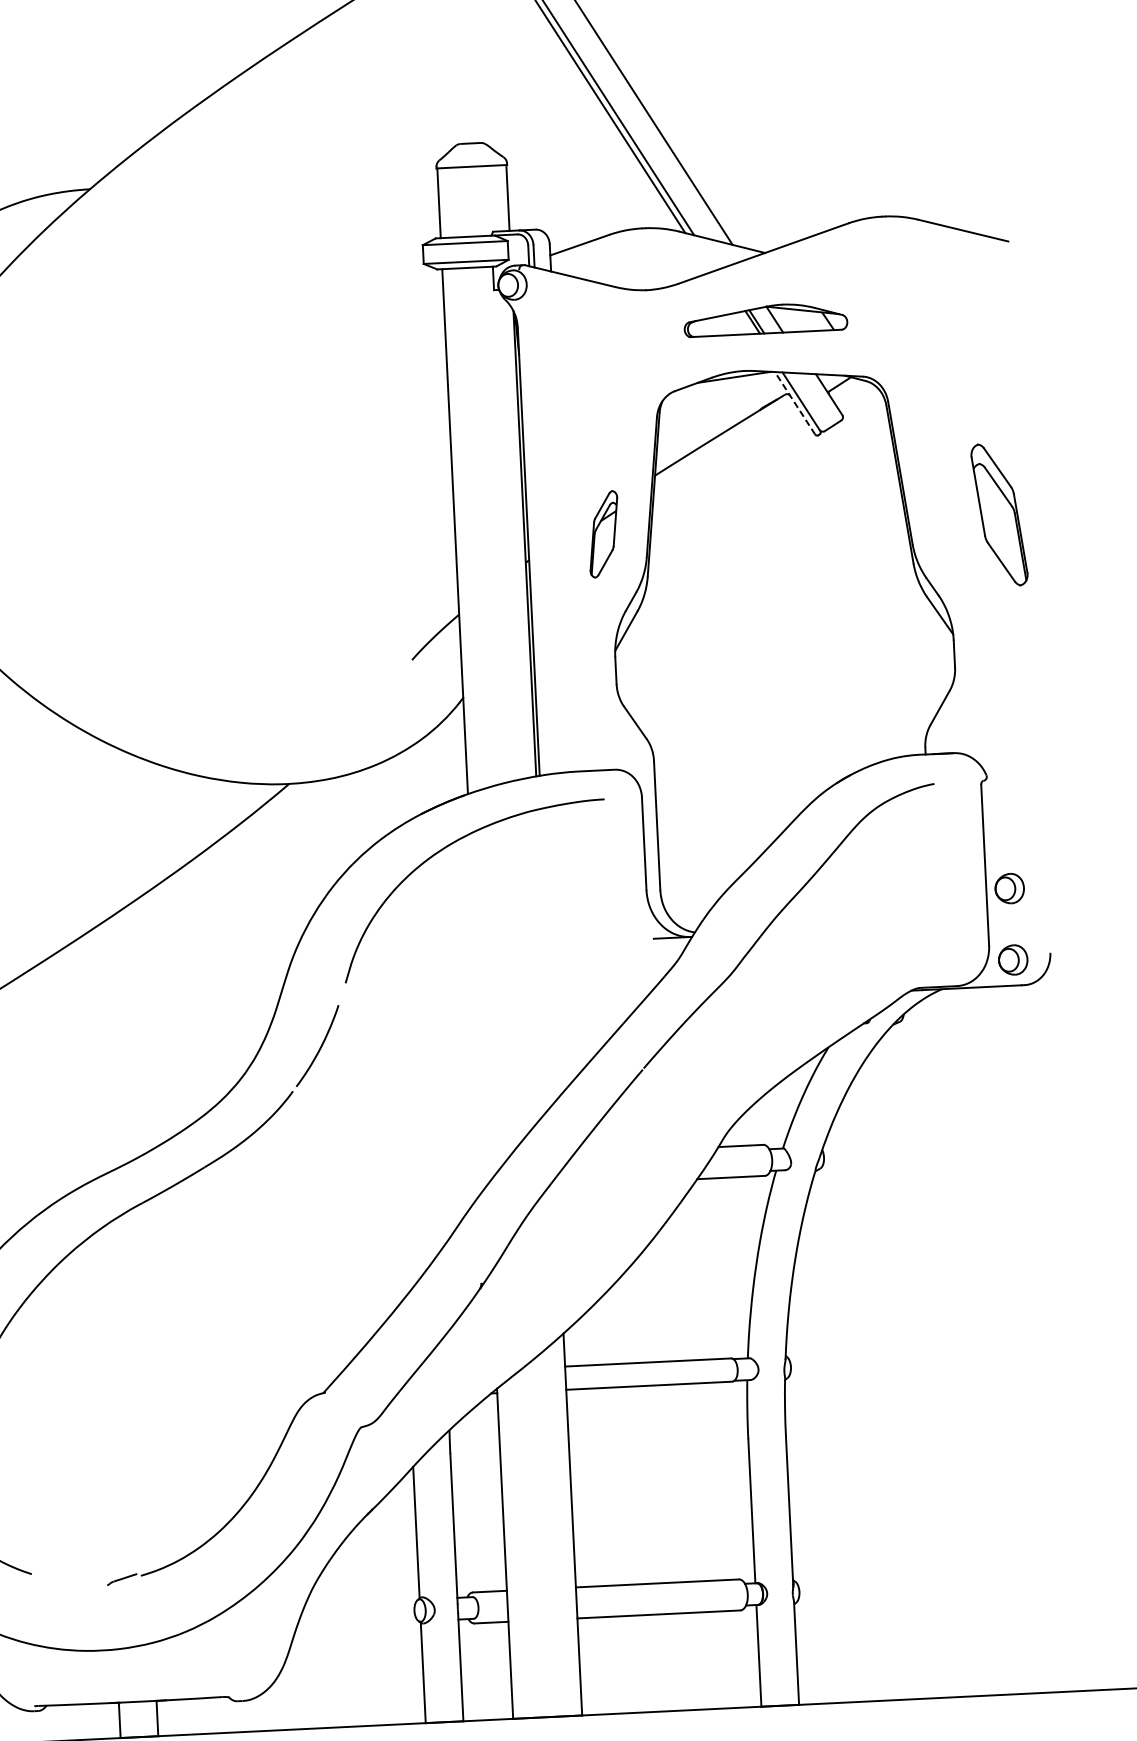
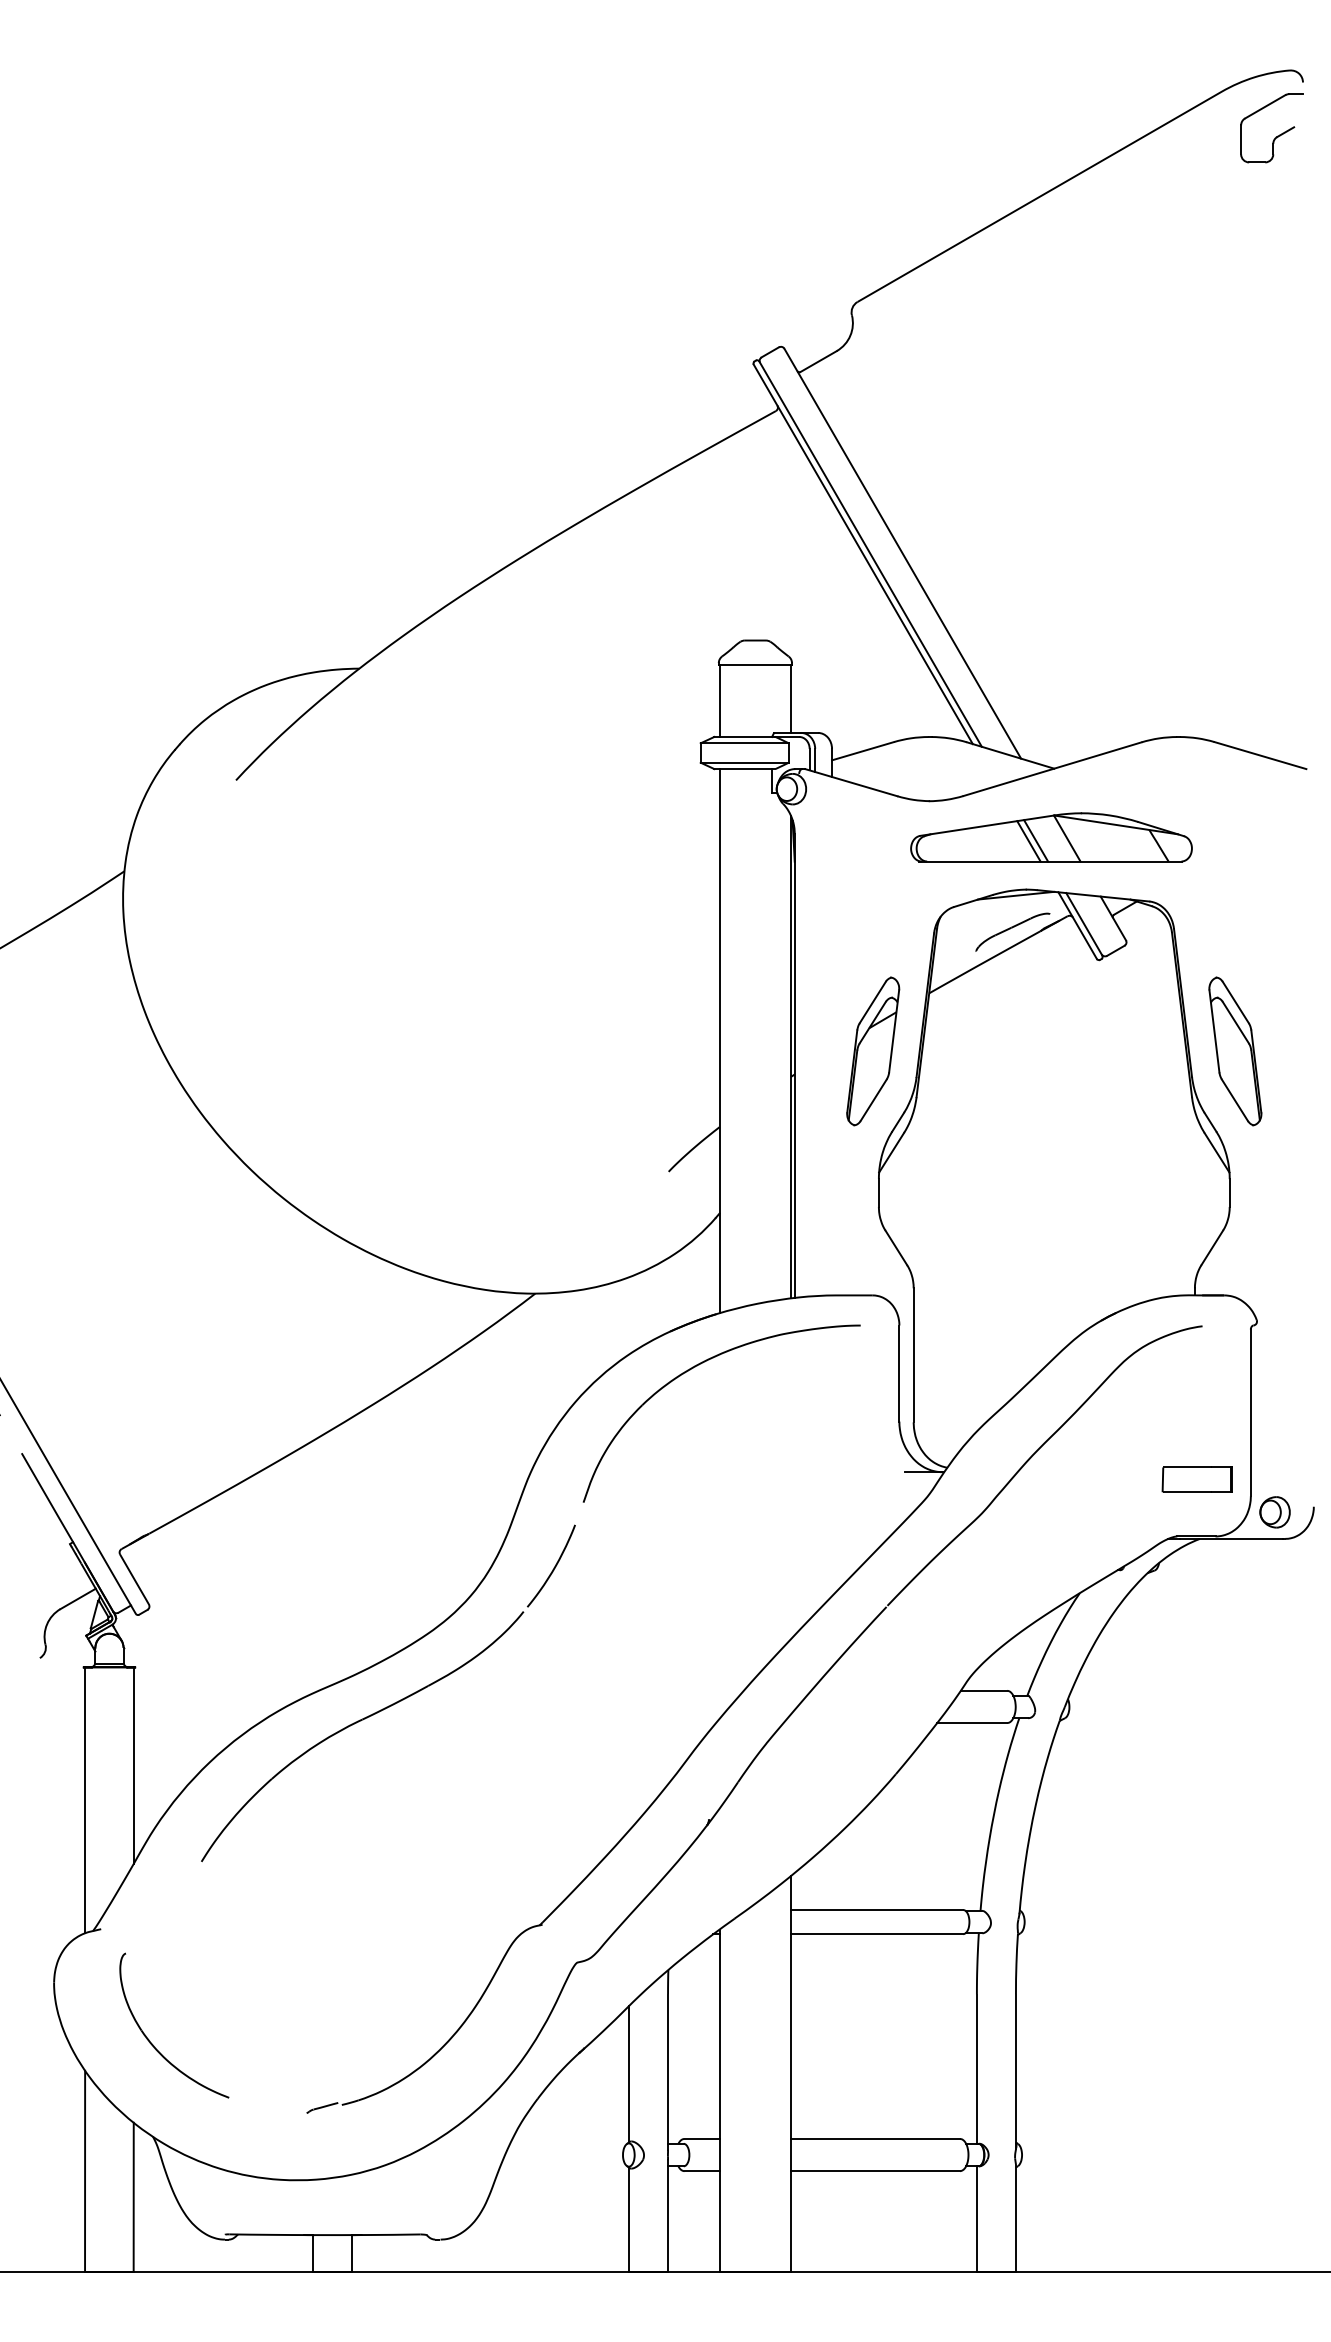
part: (765, 319) -> (1051, 837), size x1.67
line: (794, 403) -> (1077, 925), dashed -> solid
part: (732, 412) -> (1012, 931), added
part: (999, 515) -> (1235, 1051), moved
part: (604, 534) -> (873, 1051), size x1.67
part: (1009, 888) -> (1274, 1438), removed
part: (935, 932) -> (1196, 1479), added

